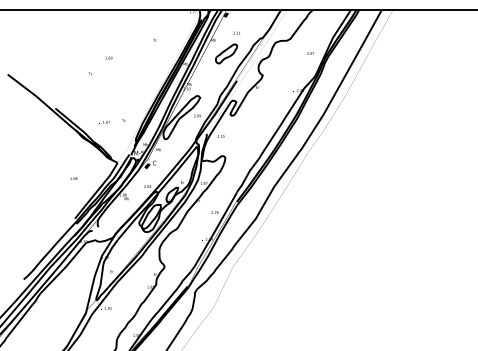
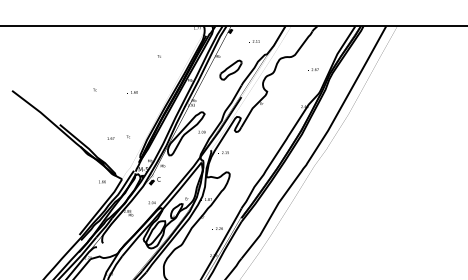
text: (236, 32) -> (255, 40), moved
text: (108, 57) -> (133, 91), moved
text: (73, 178) -> (101, 181), moved

